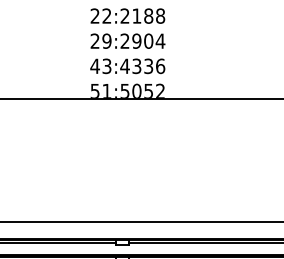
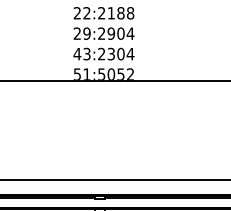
text: (142, 65) -> (115, 53), 43:4336 -> 43:2304

